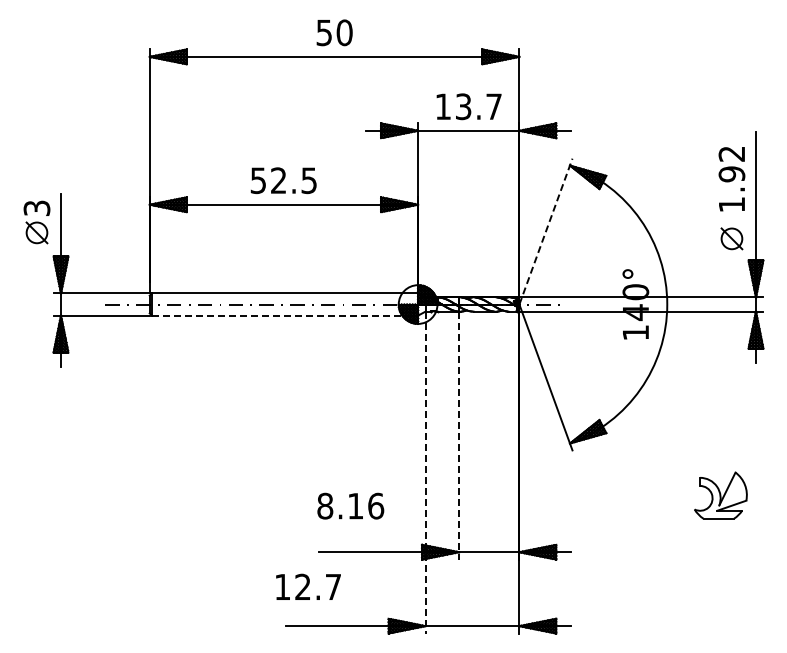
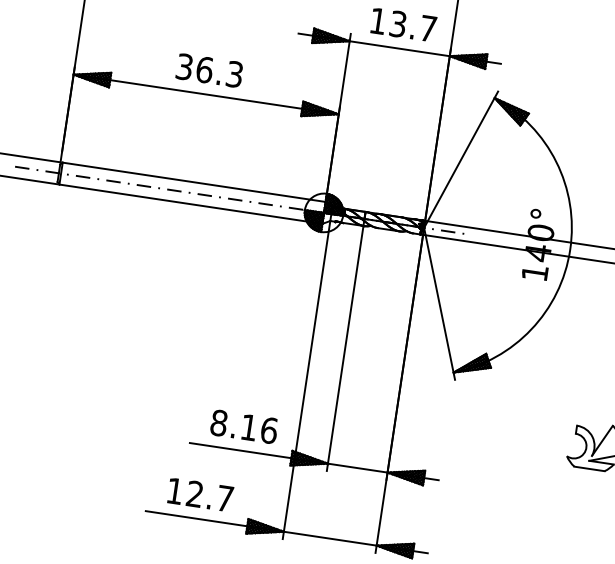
text: (283, 180) -> (209, 70), 52.5 -> 36.3
line: (545, 231) -> (460, 159), dashed -> solid
line: (285, 315) -> (191, 204), dashed -> solid
line: (459, 435) -> (345, 348), dashed -> solid
line: (425, 472) -> (306, 379), dashed -> solid
text: (350, 505) -> (244, 426), moved
text: (308, 586) -> (200, 494), moved

